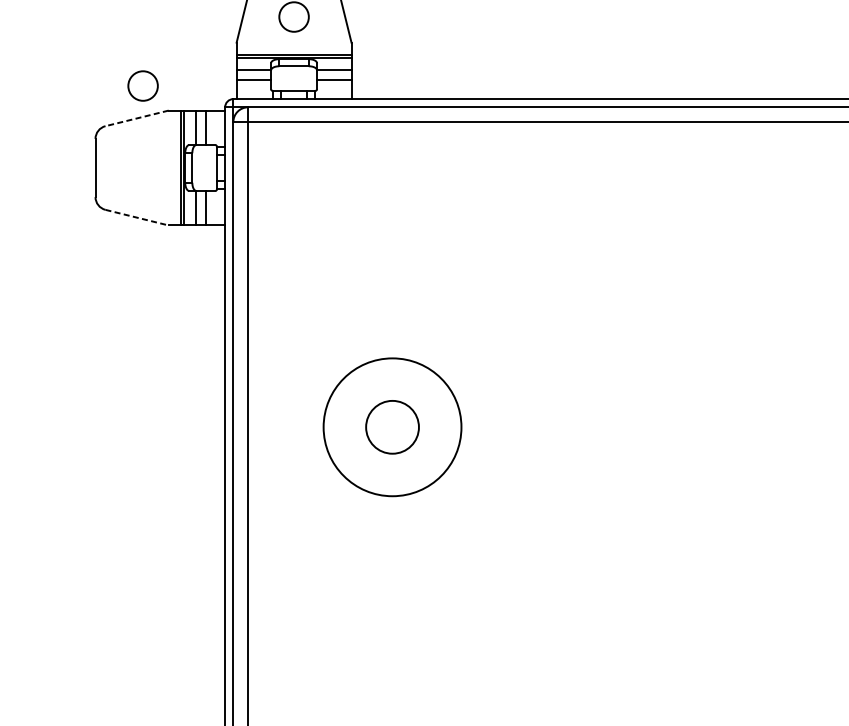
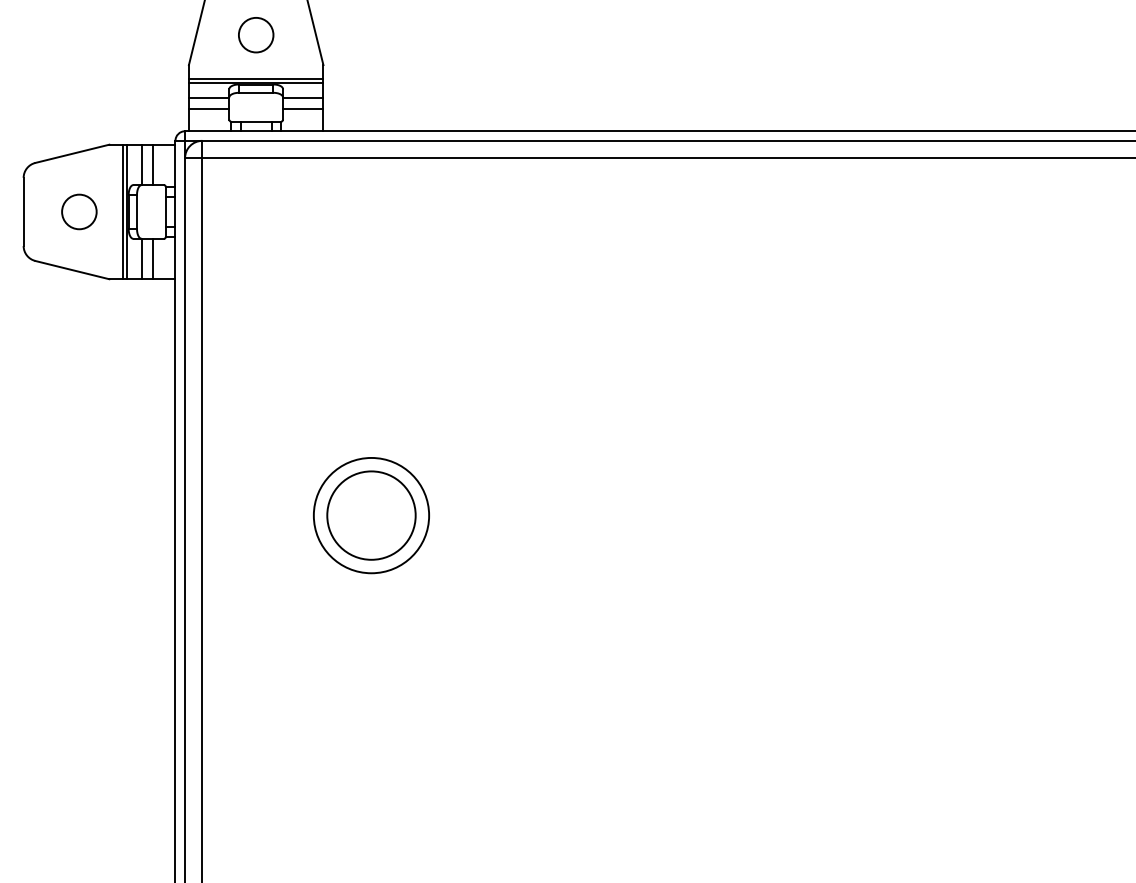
circle: (143, 85) -> (79, 211), moved
line: (136, 118) -> (71, 153), dashed -> solid
line: (137, 218) -> (72, 270), dashed -> solid
circle: (392, 427) -> (371, 515), size x0.71
circle: (392, 427) -> (371, 515), size x1.43

